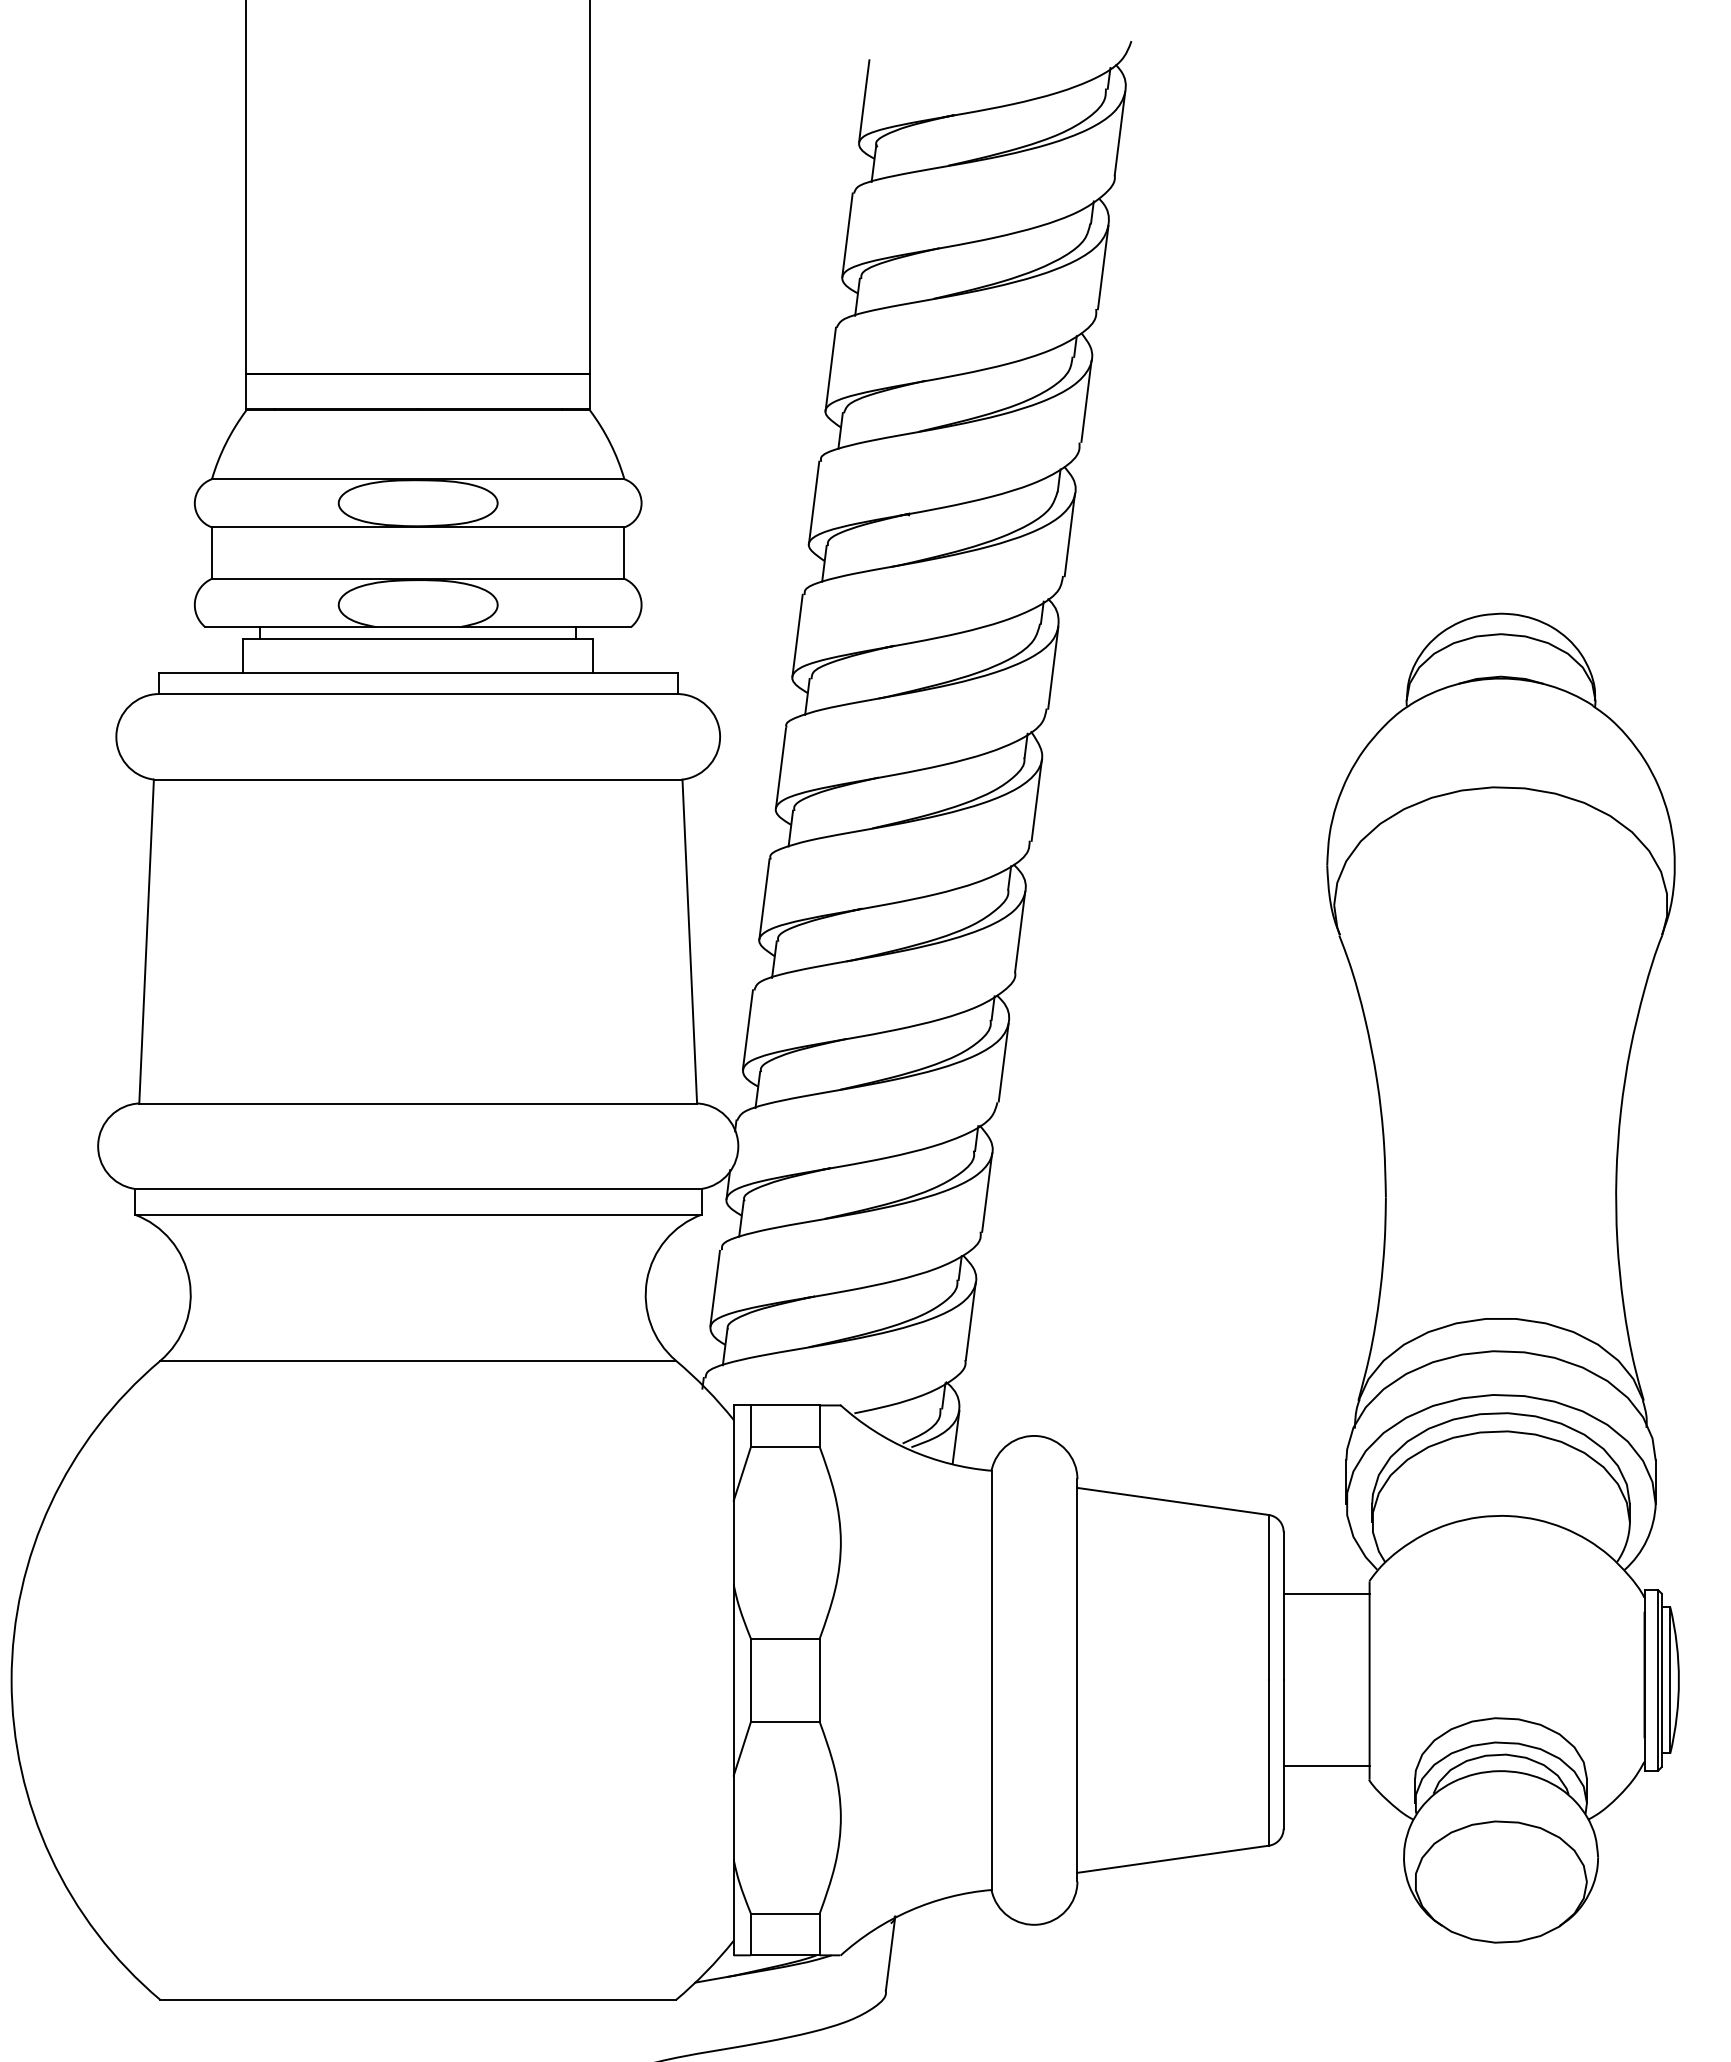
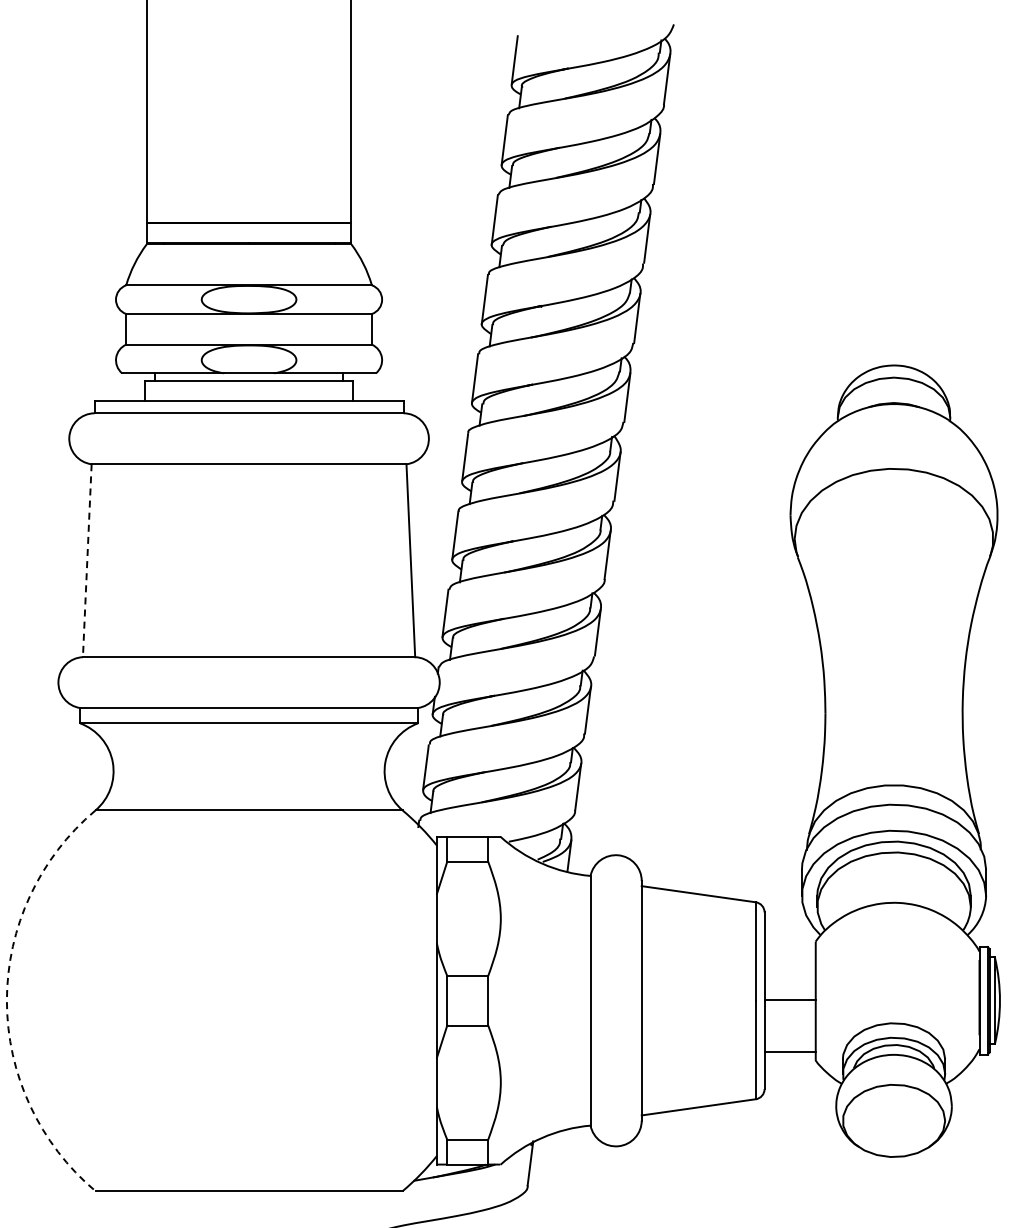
line: (146, 941) -> (87, 560), solid -> dashed
line: (1325, 1594) -> (789, 999), moved
arc: (10, 1679) -> (6, 1000), solid -> dashed

